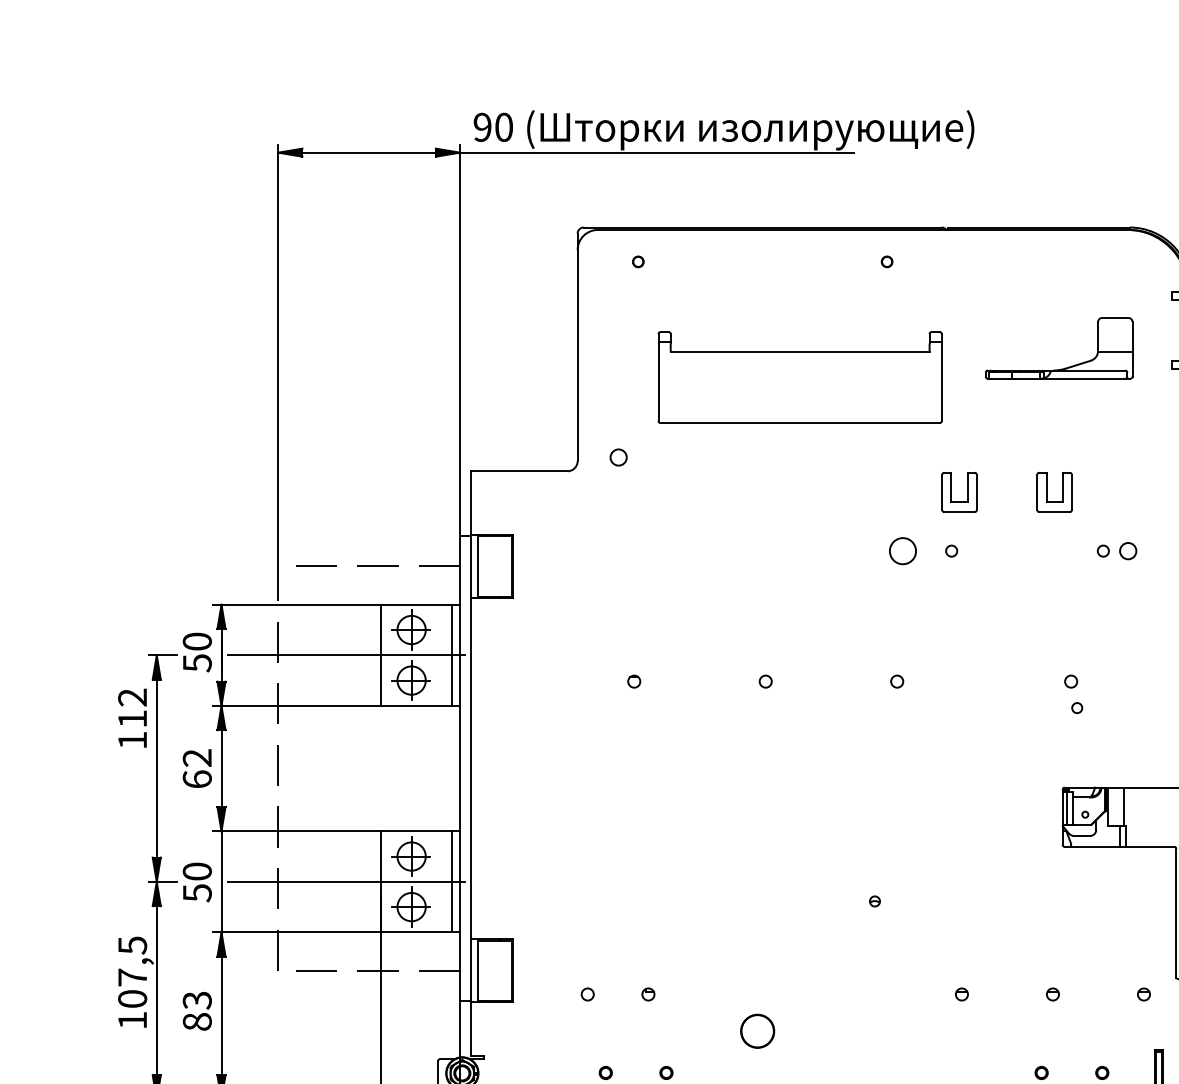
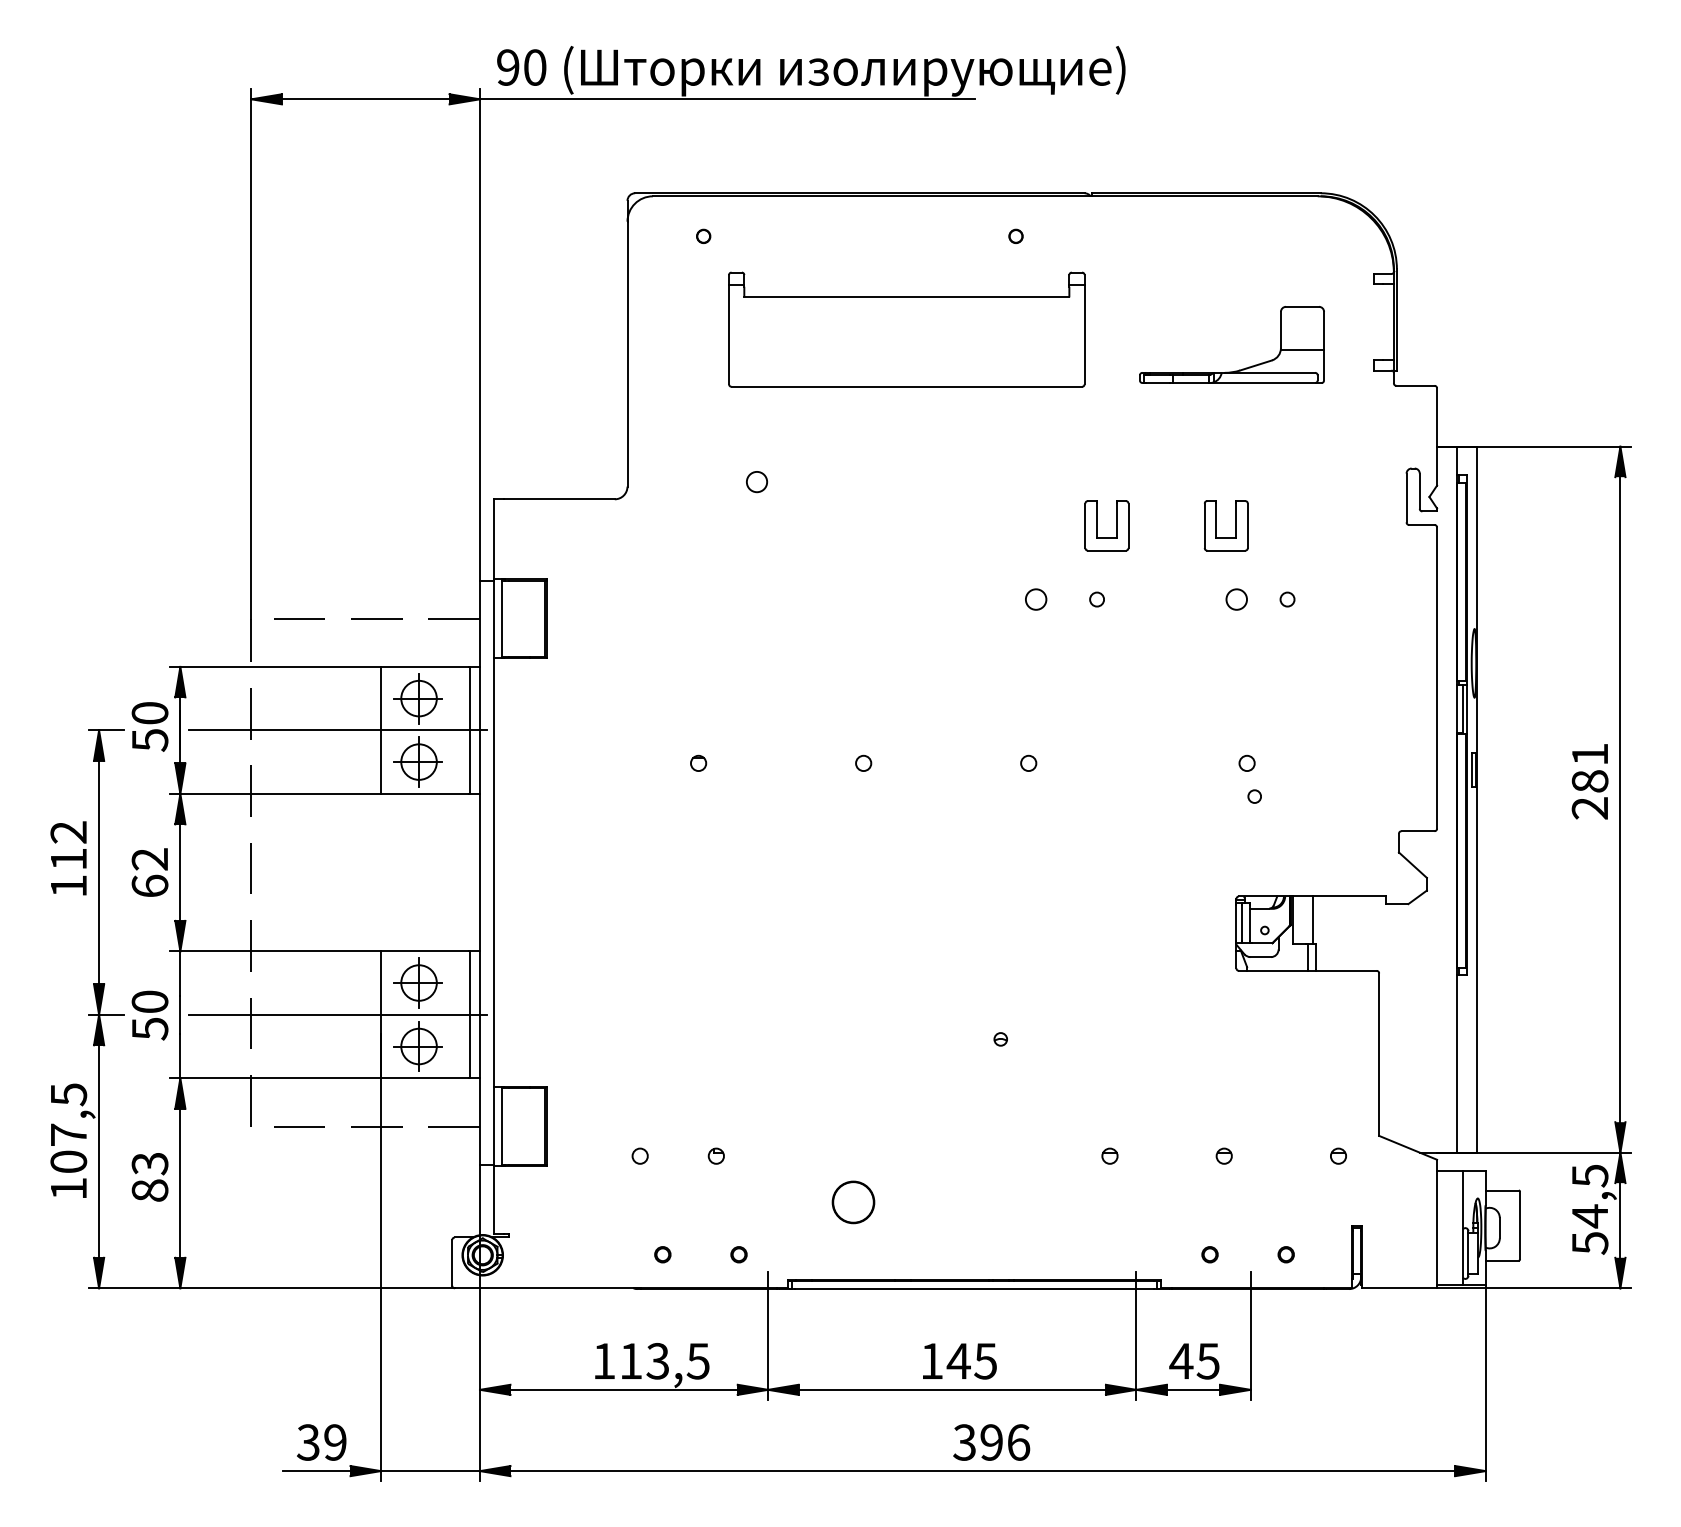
part: (799, 377) -> (906, 329), moved
circle: (618, 457) -> (756, 482), moved
circle: (903, 551) -> (1036, 599), size x0.62
circle: (1128, 551) -> (1236, 599), moved
text: (132, 718) -> (68, 858), moved

